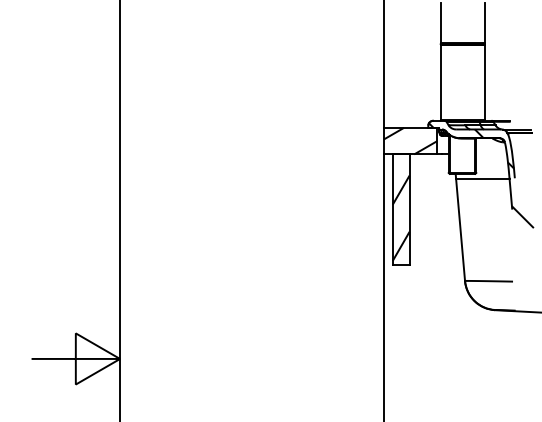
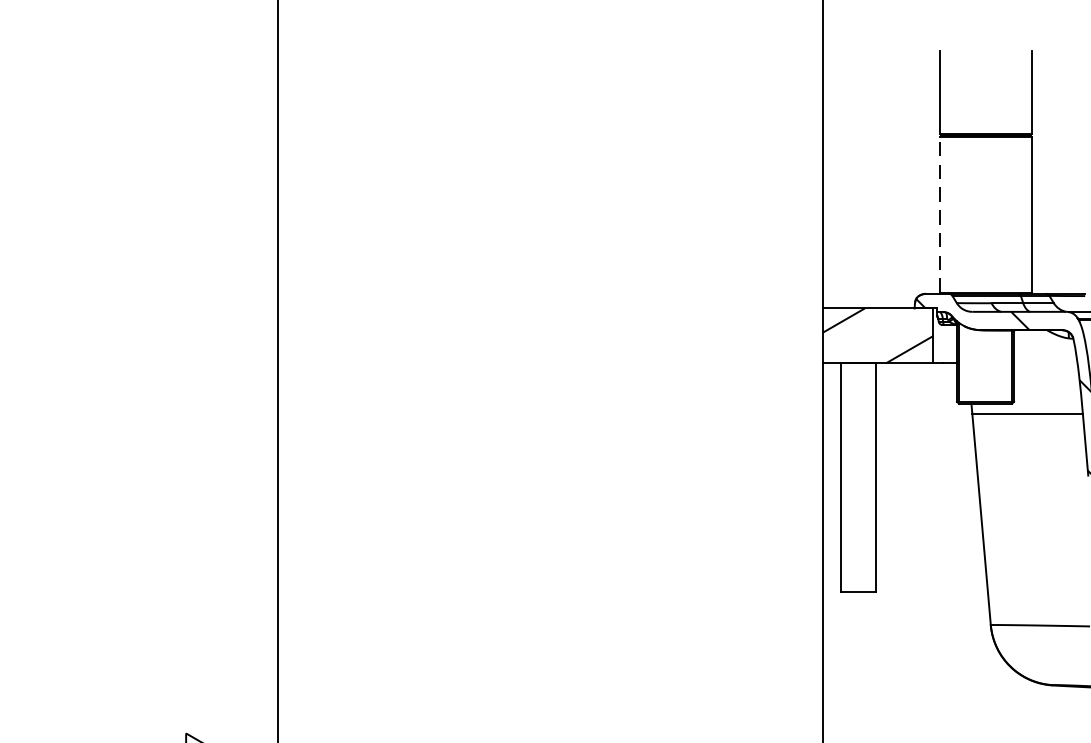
line: (440, 82) -> (940, 214), solid -> dashed
hatch: (400, 217) -> (857, 493), removed

